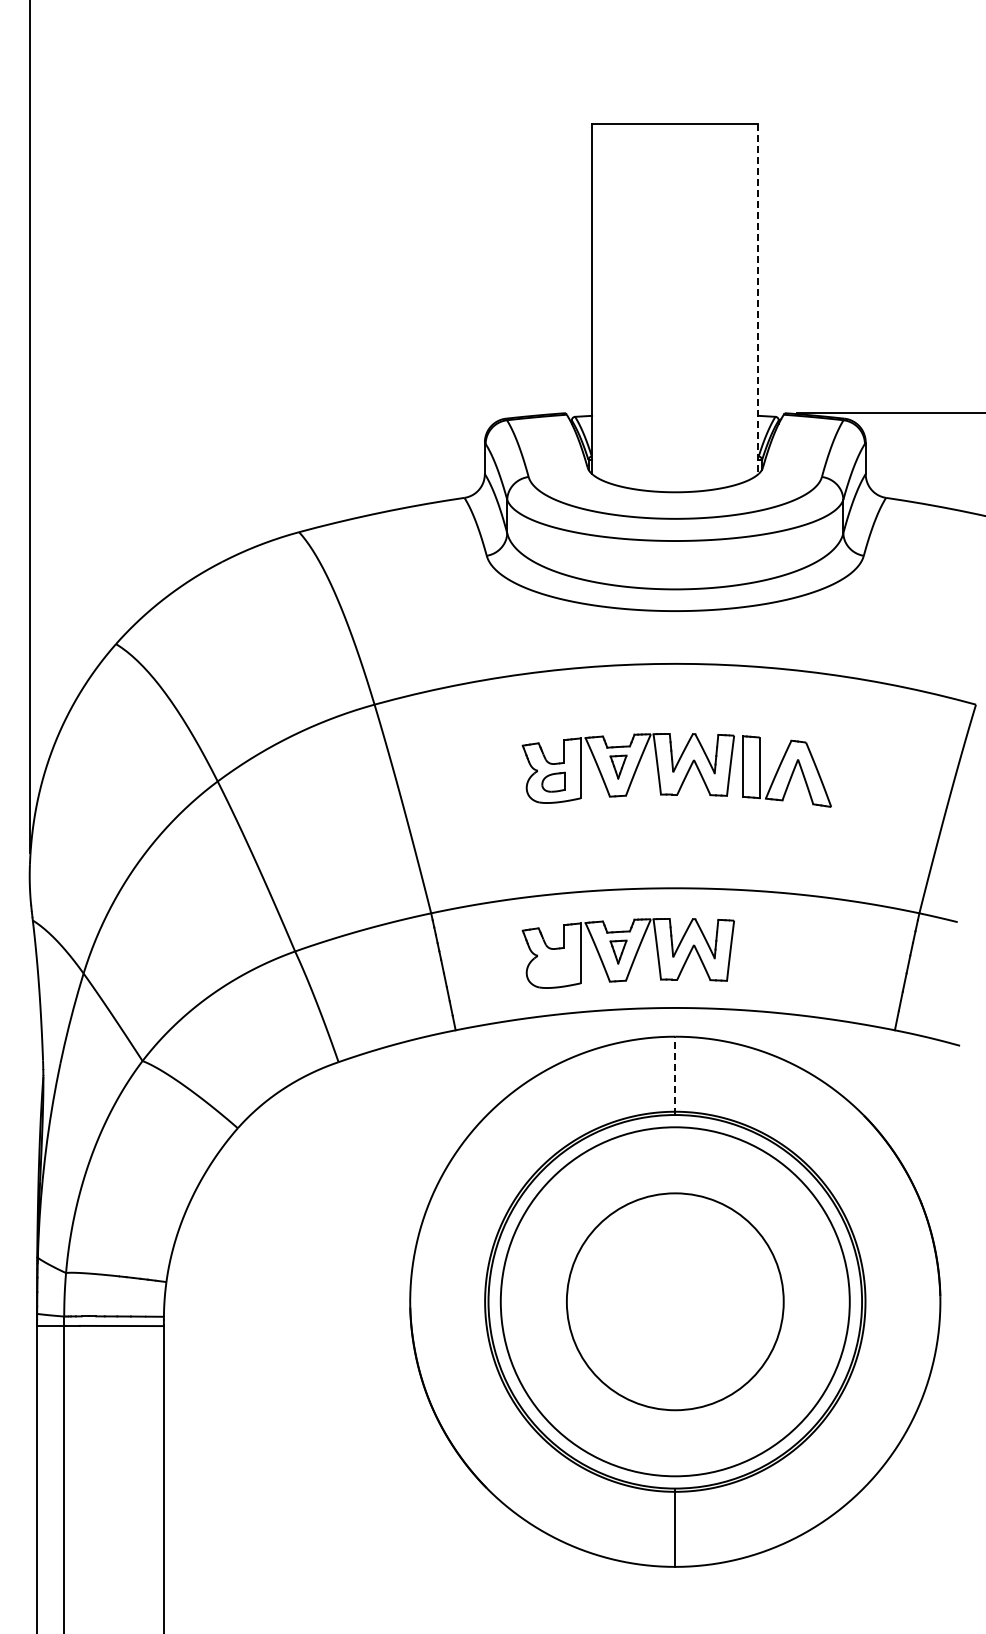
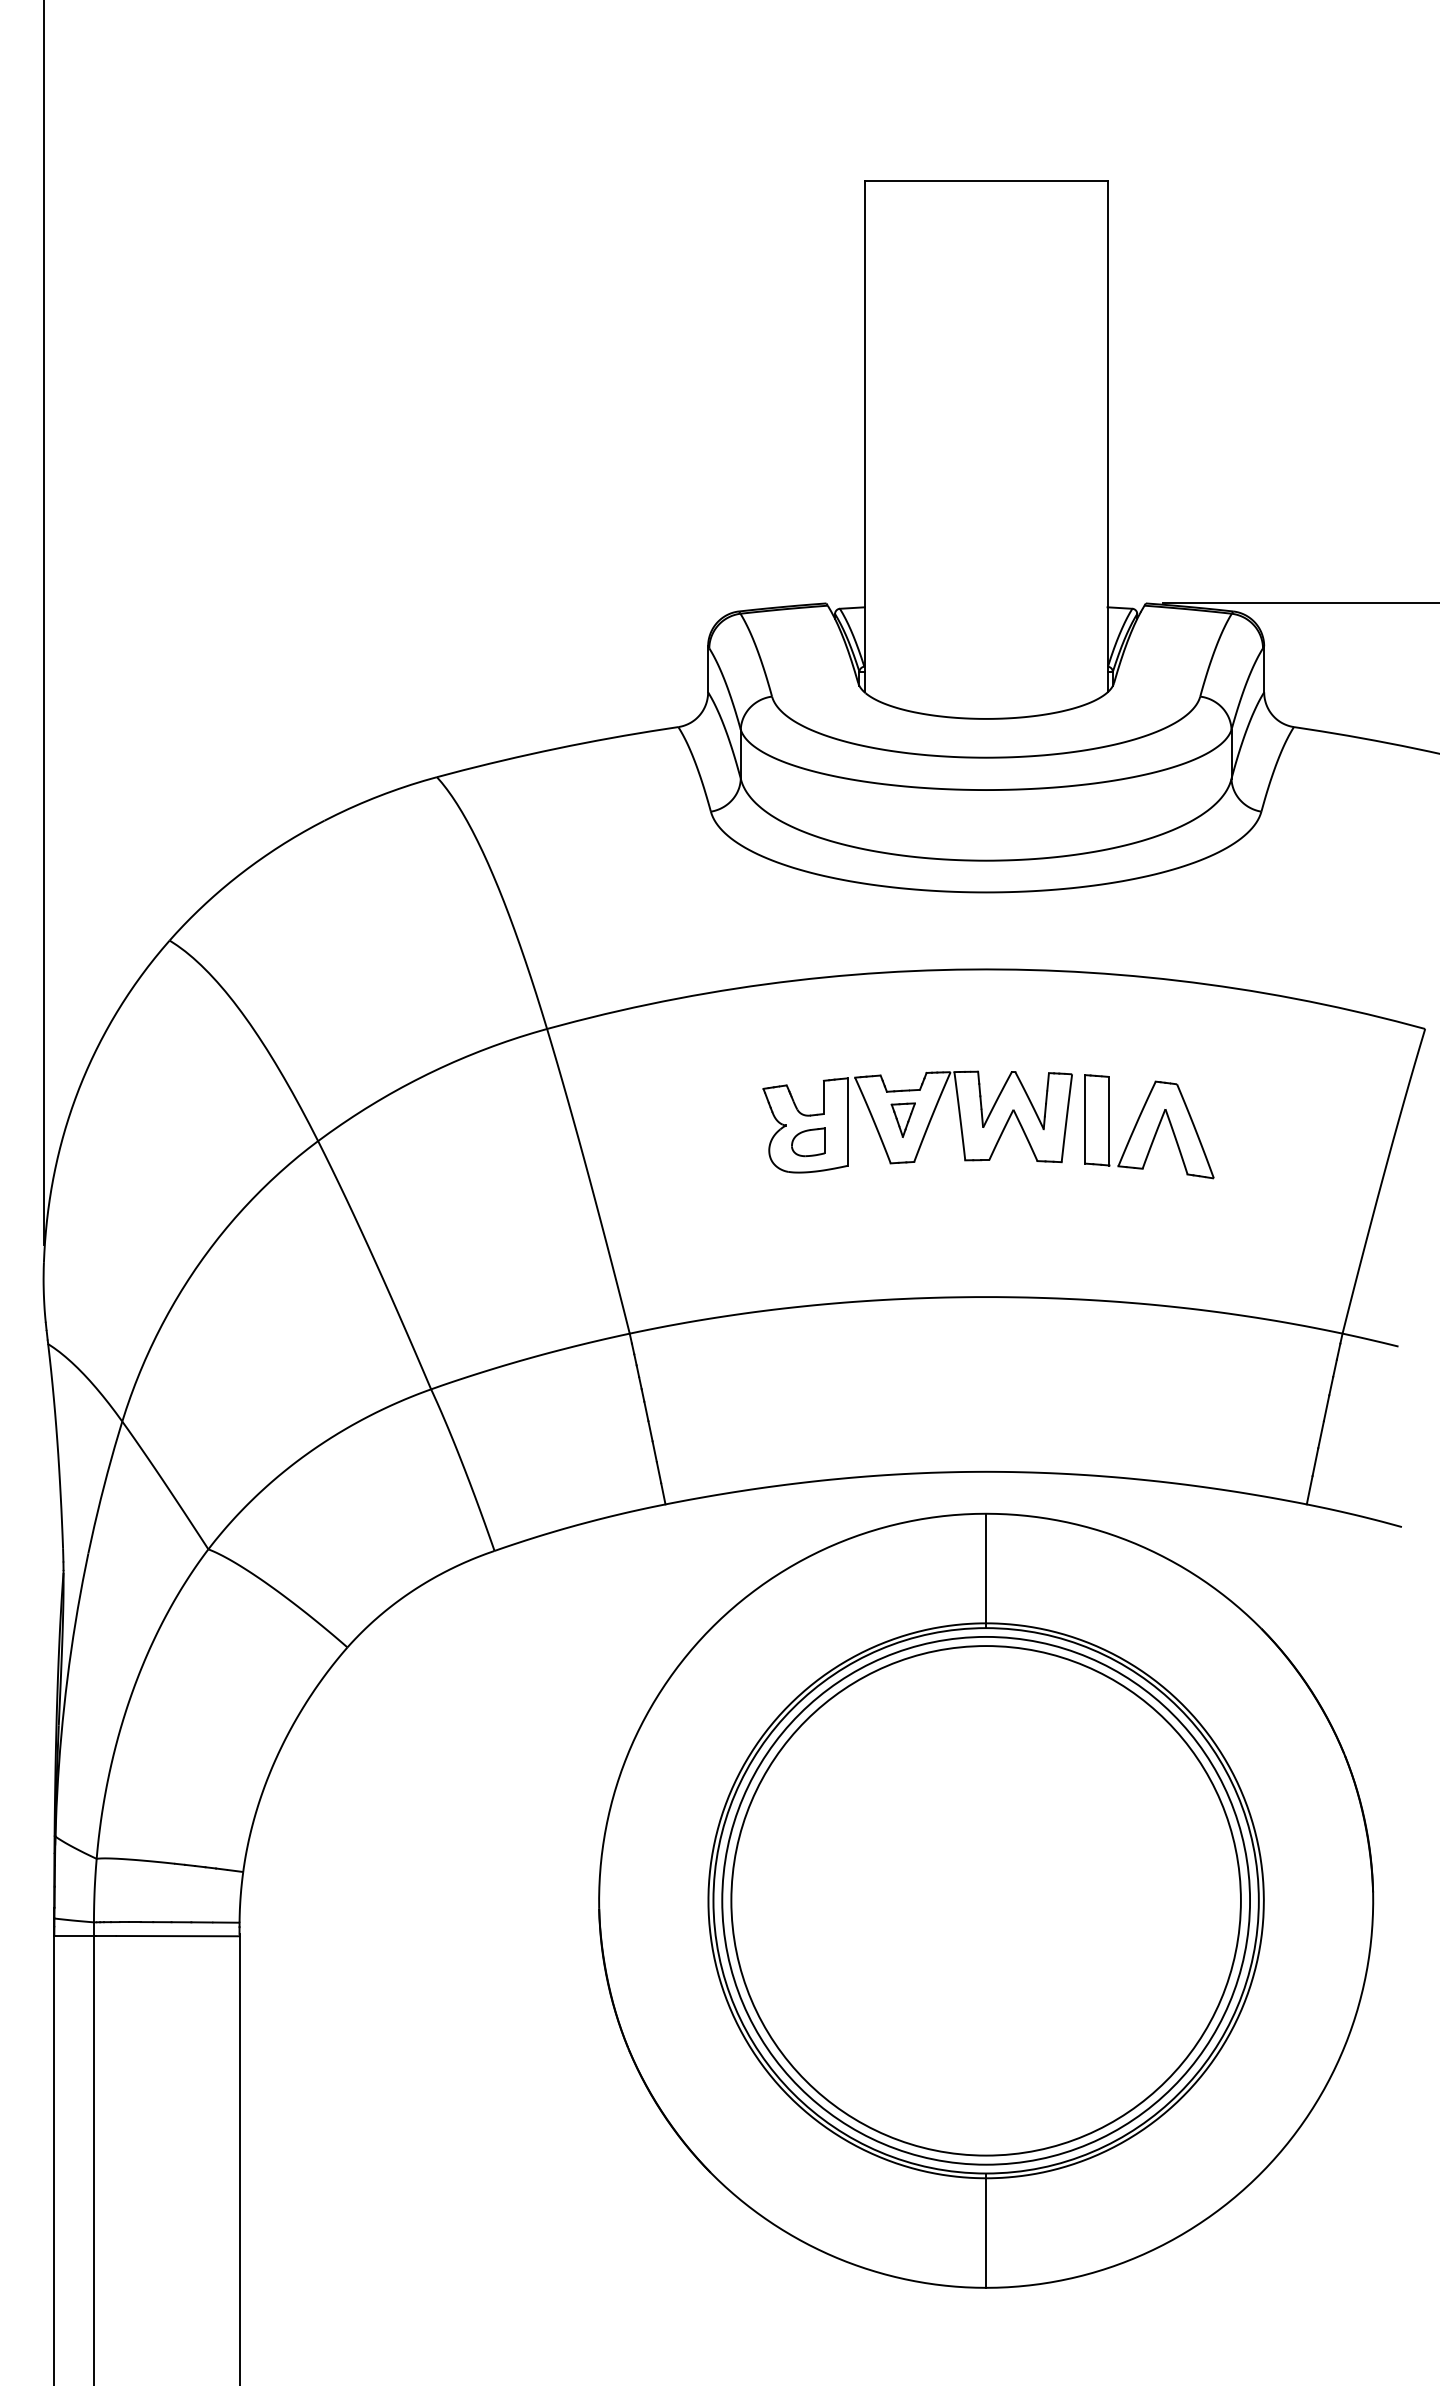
line: (758, 299) -> (1107, 437), dashed -> solid
part: (627, 953) -> (916, 1392), removed
line: (675, 1075) -> (986, 1570), dashed -> solid
circle: (675, 1301) -> (986, 1900), size x1.67

